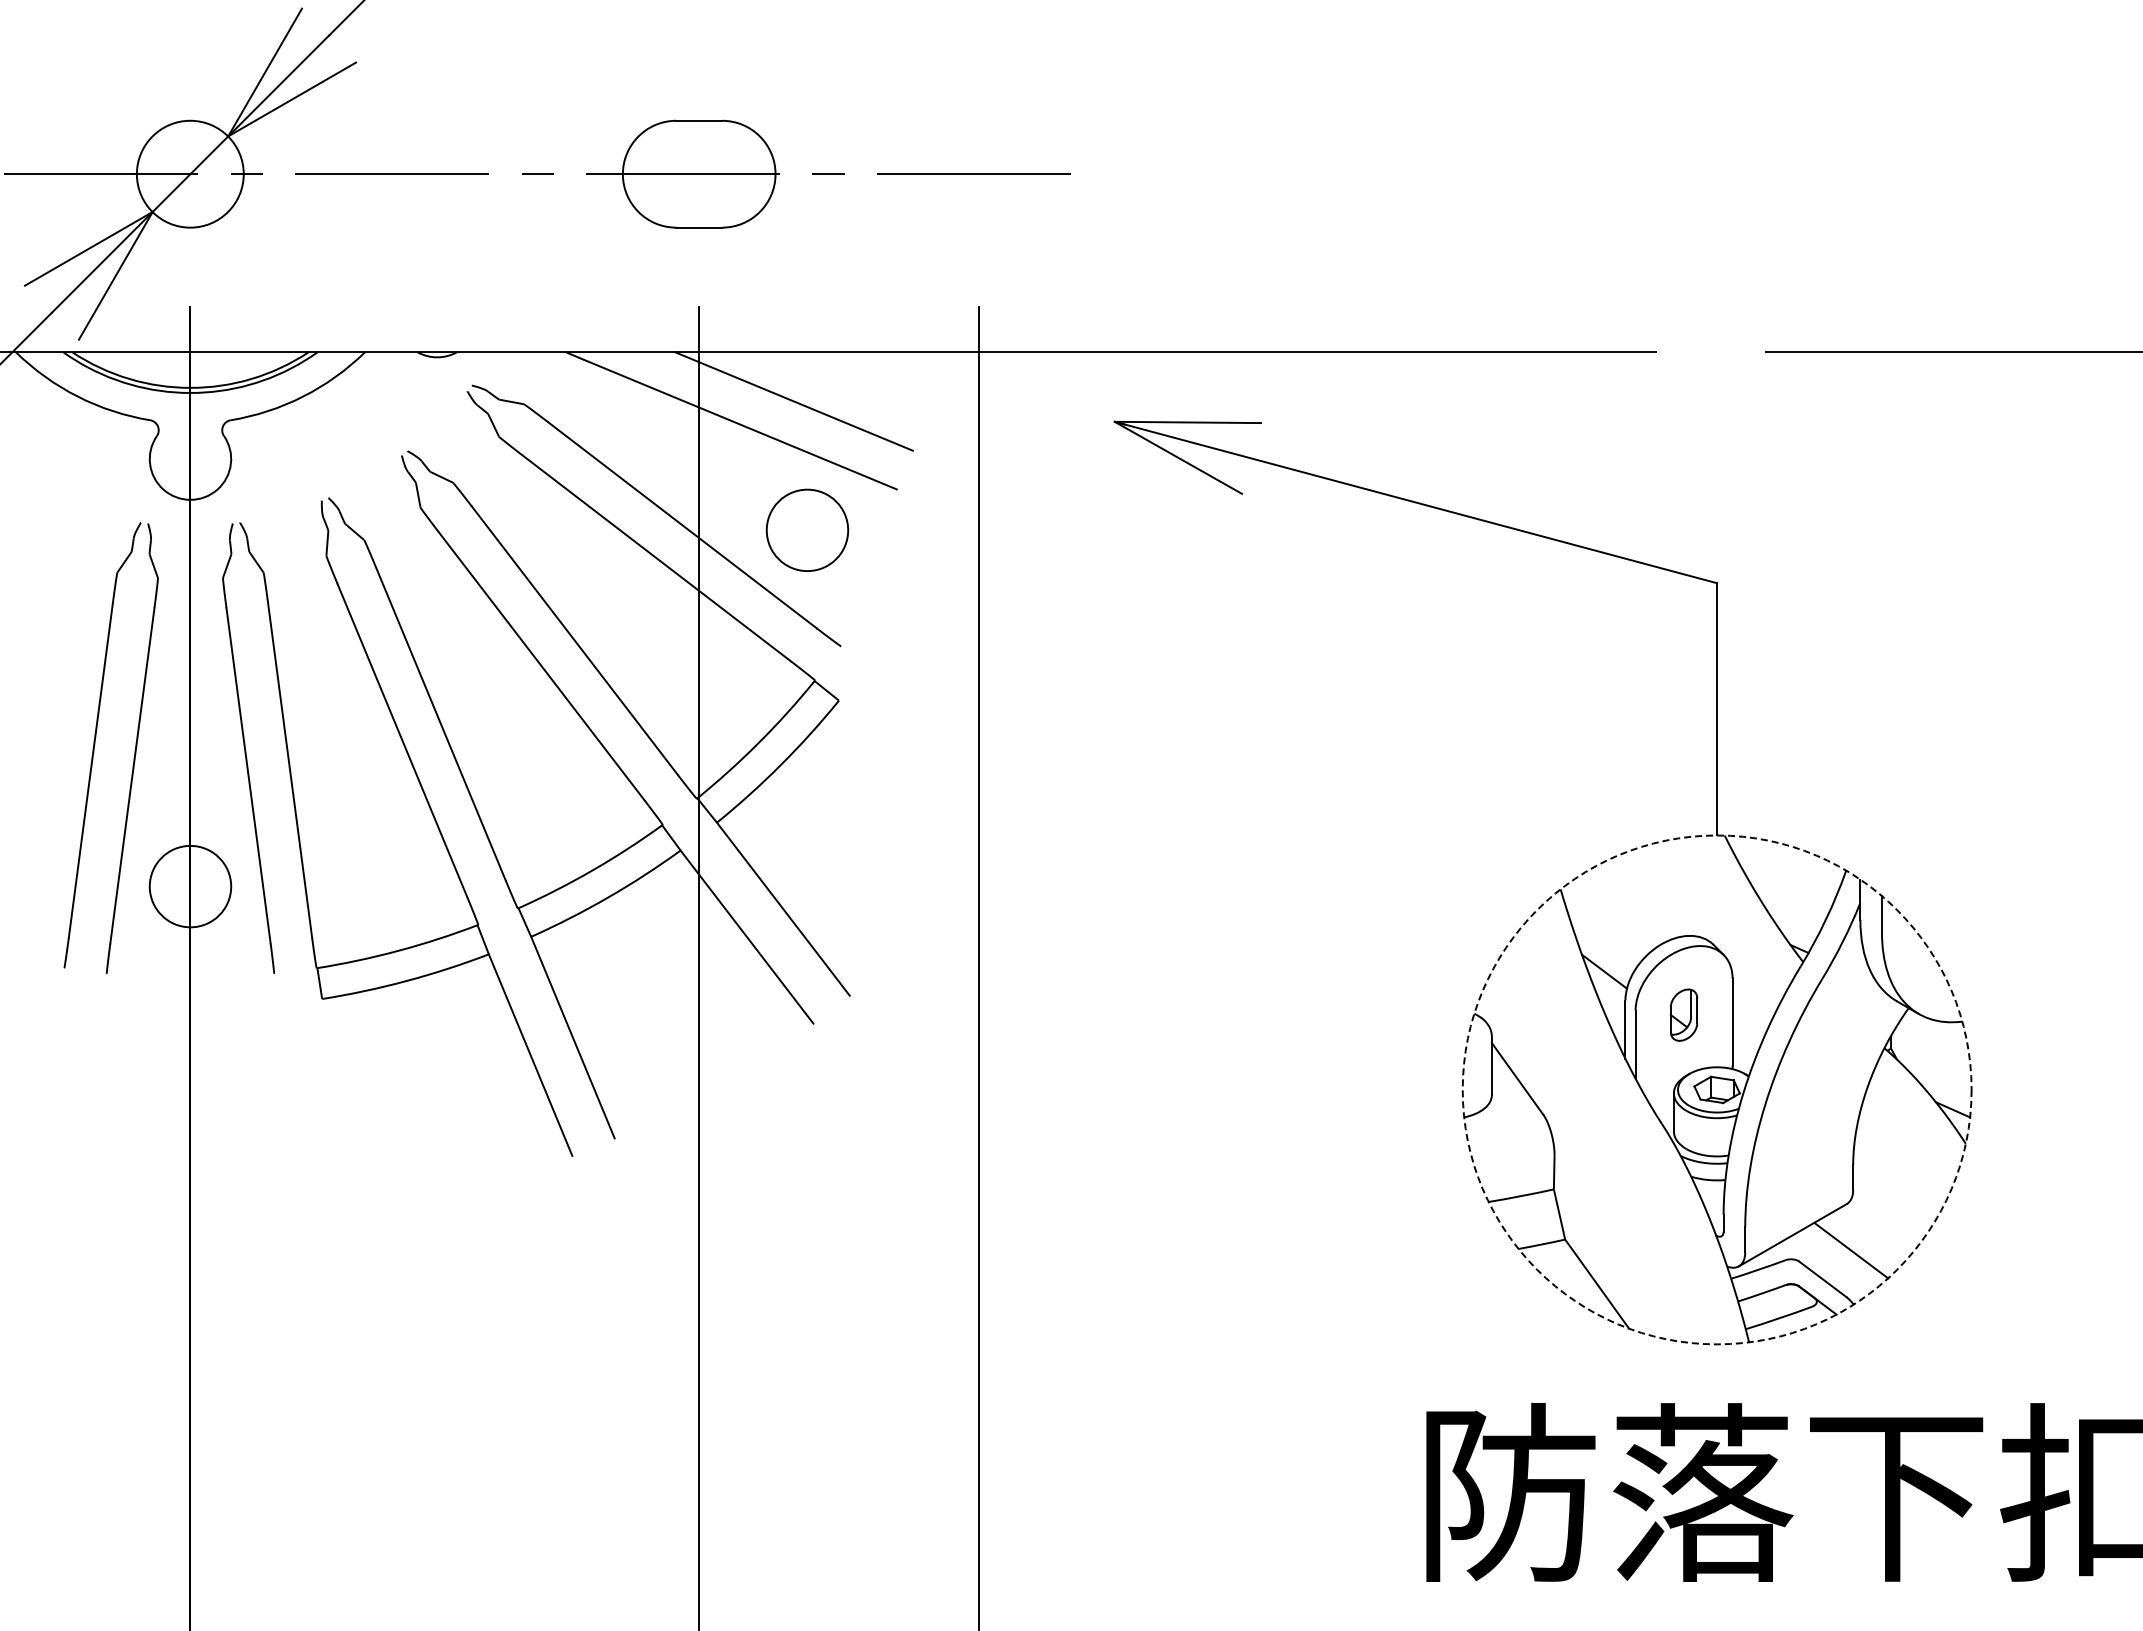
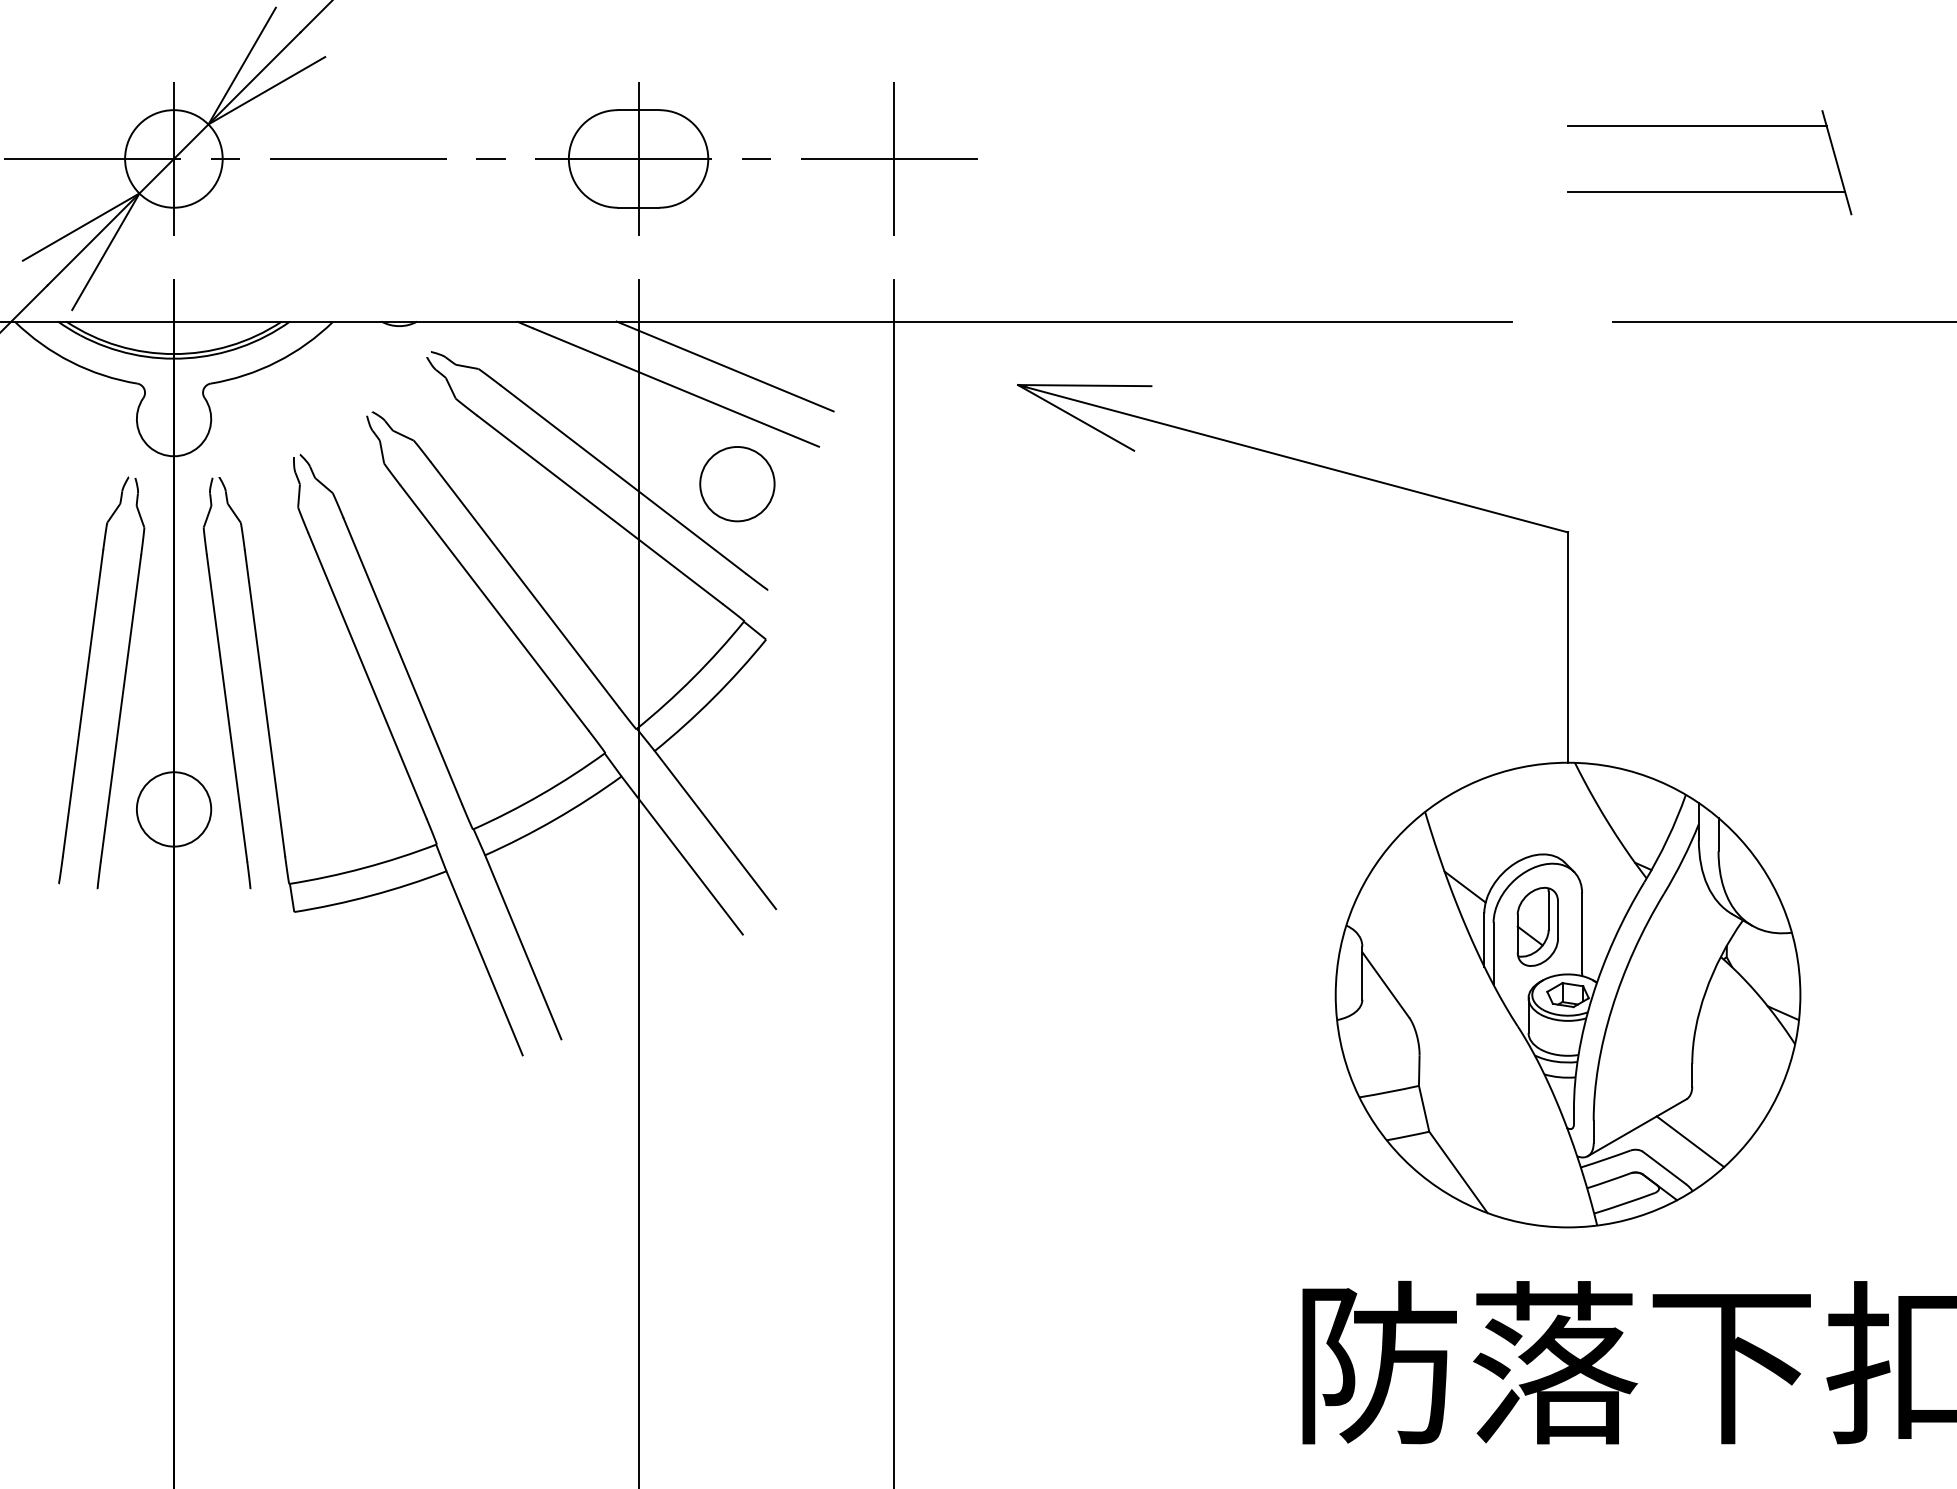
line: (190, 174) -> (174, 159), added
line: (699, 174) -> (638, 159), added
line: (979, 174) -> (894, 159), added
part: (1872, 209) -> (1709, 191), added
part: (1683, 1014) -> (1537, 926), size x1.67
circle: (1716, 1089) -> (1567, 994), dashed -> solid

